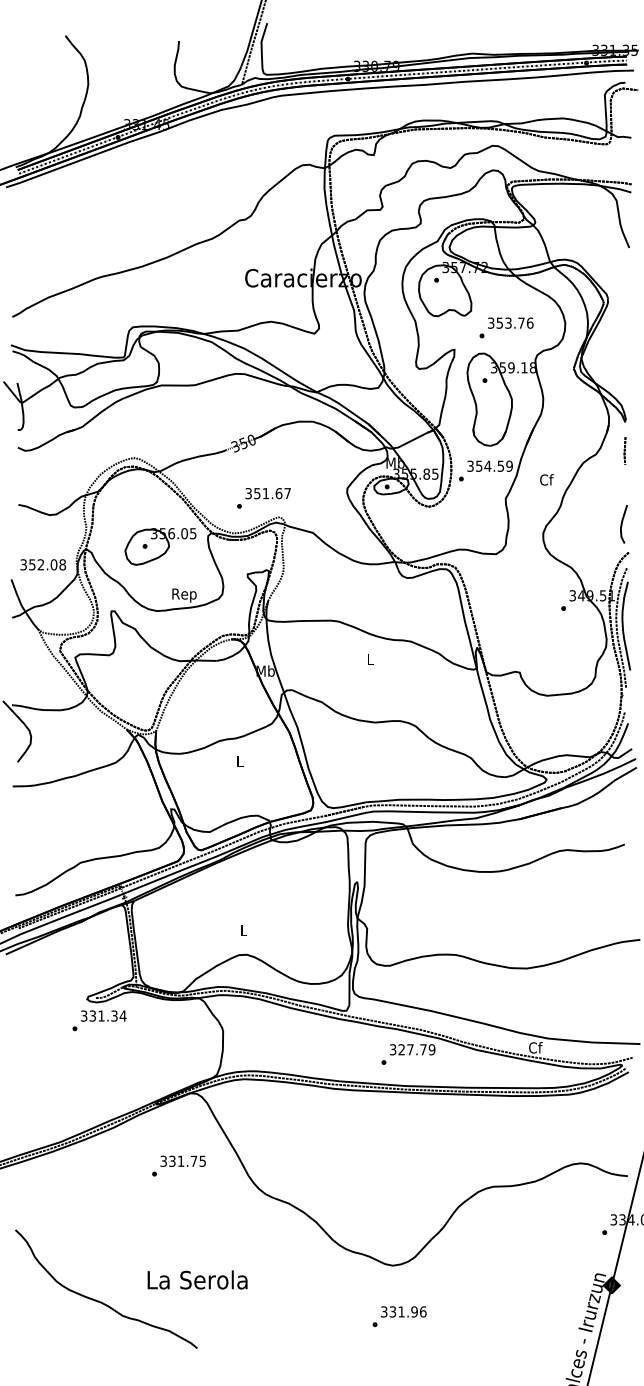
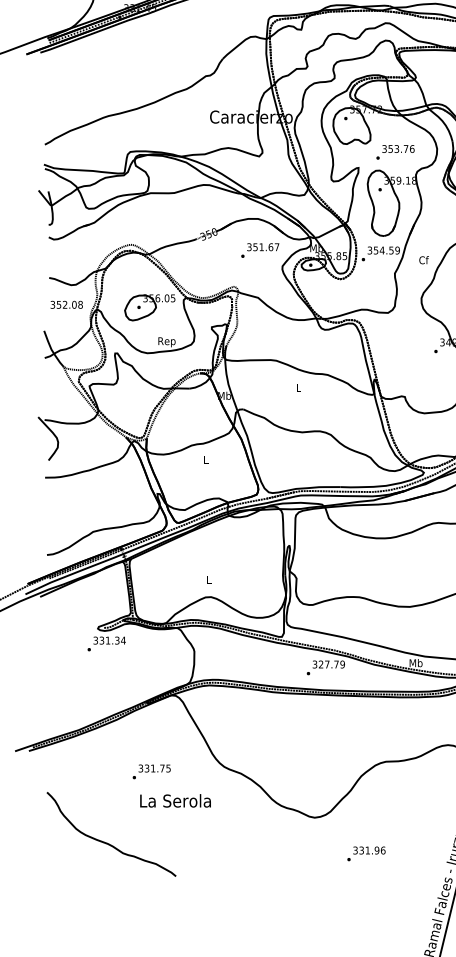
text: (263, 498) -> (259, 250), moved
text: (42, 564) -> (66, 304), moved
text: (535, 1047) -> (416, 662), Cf -> Mb
text: (178, 1165) -> (151, 771), moved
text: (197, 1279) -> (175, 800), moved
text: (399, 1316) -> (366, 853), moved

